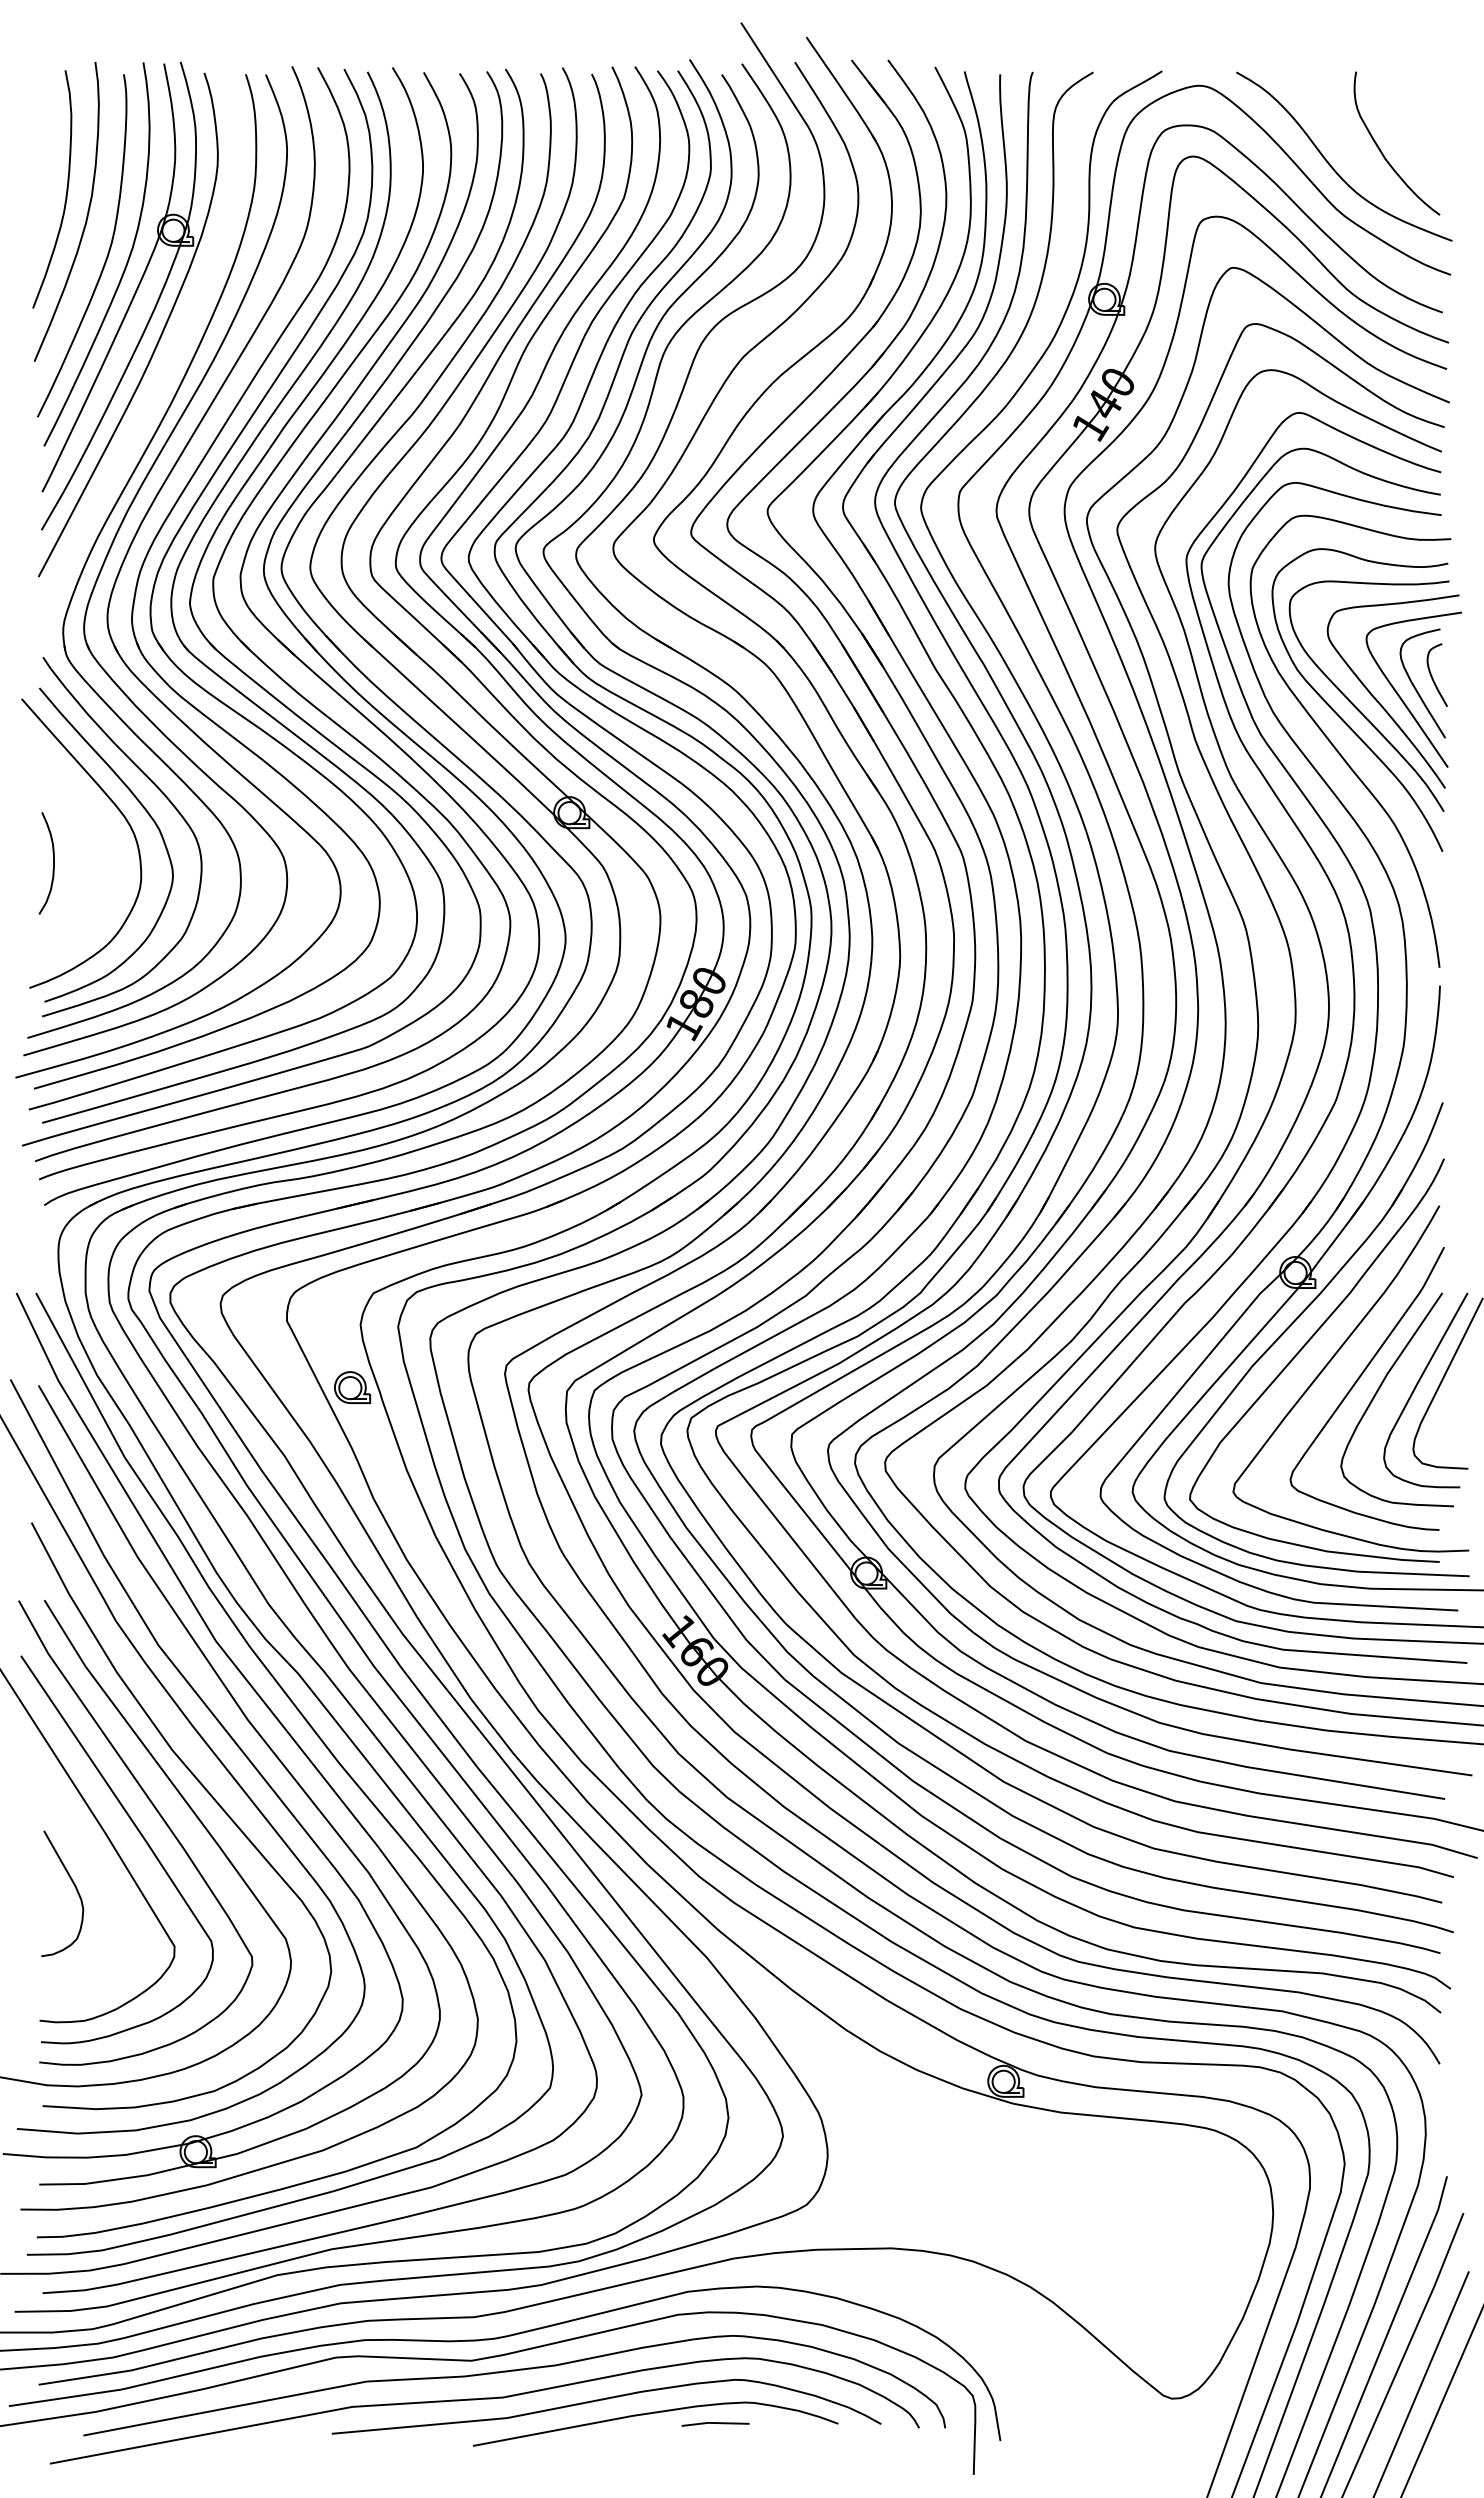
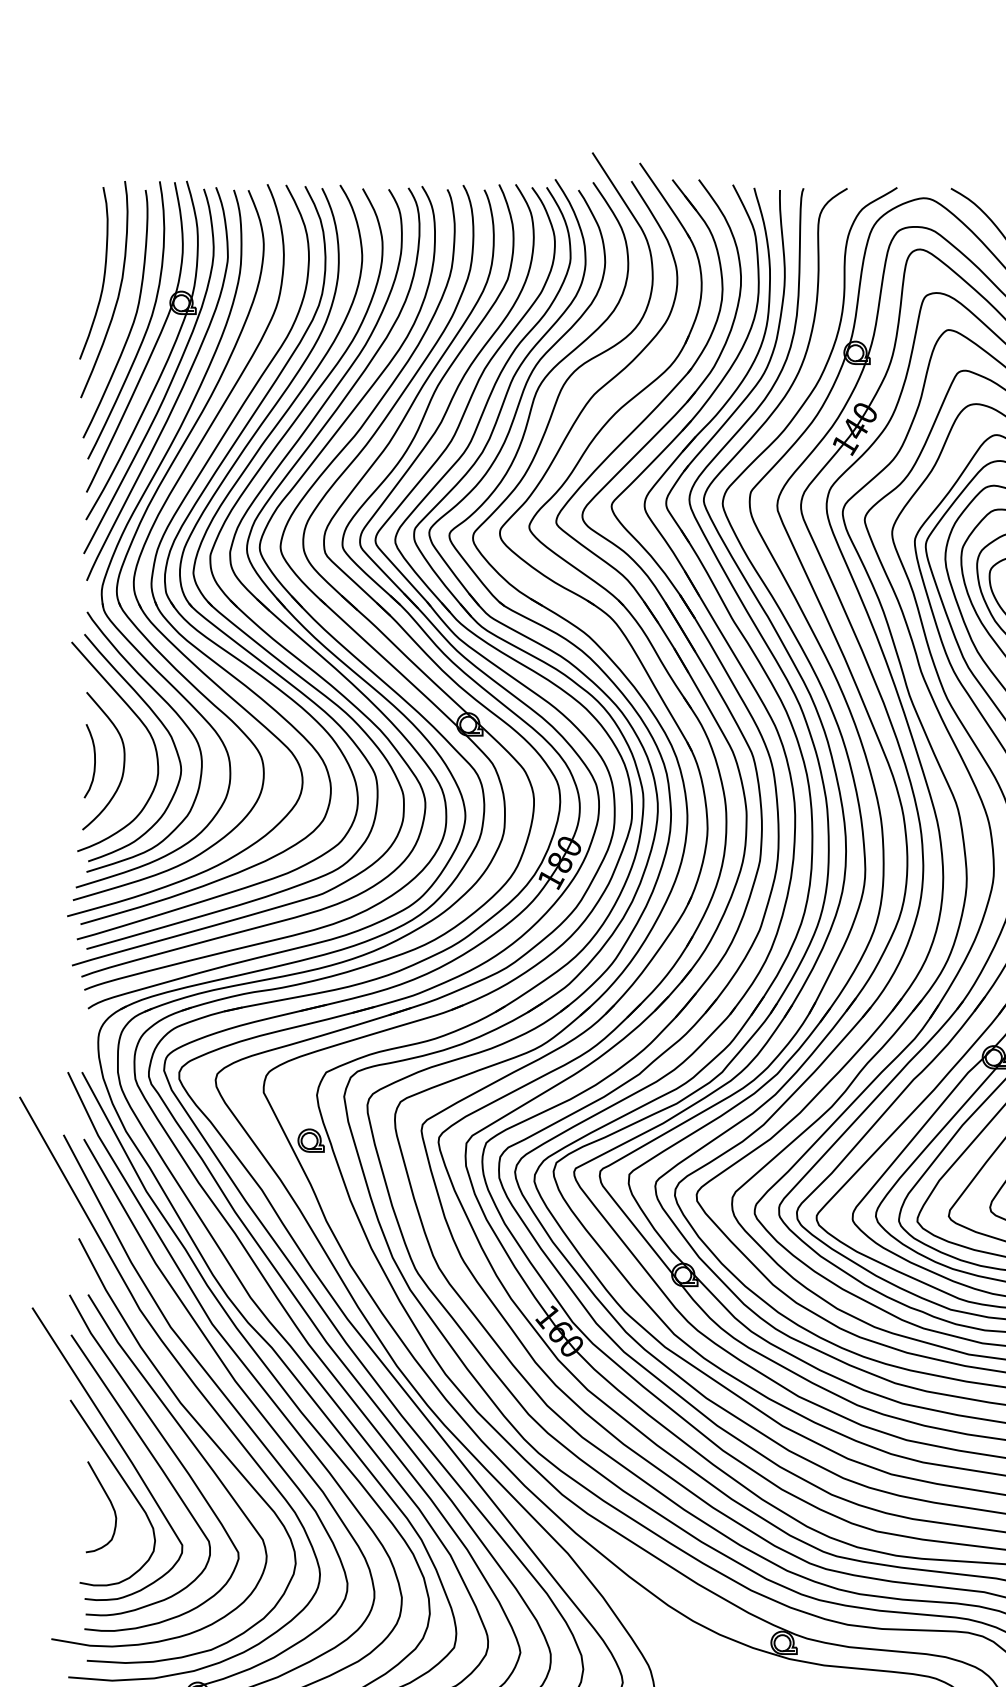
curve: (169, 356) -> (178, 394), added
curve: (93, 863) -> (123, 761), added
curve: (95, 1861) -> (125, 1483), added

